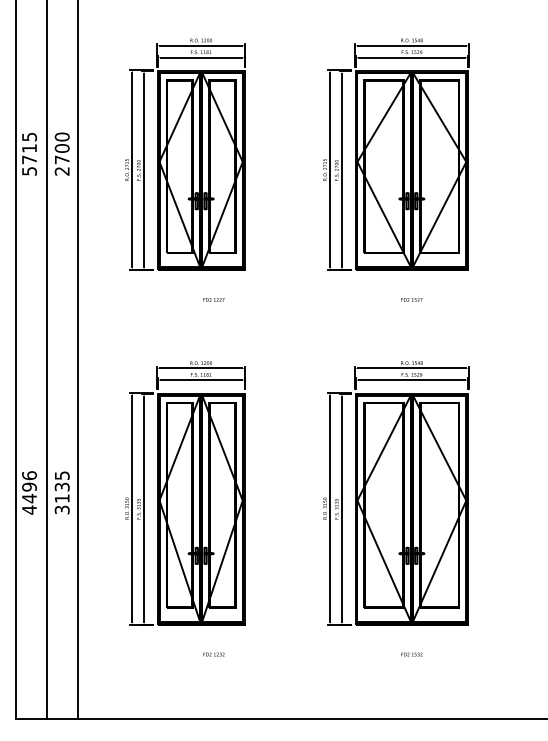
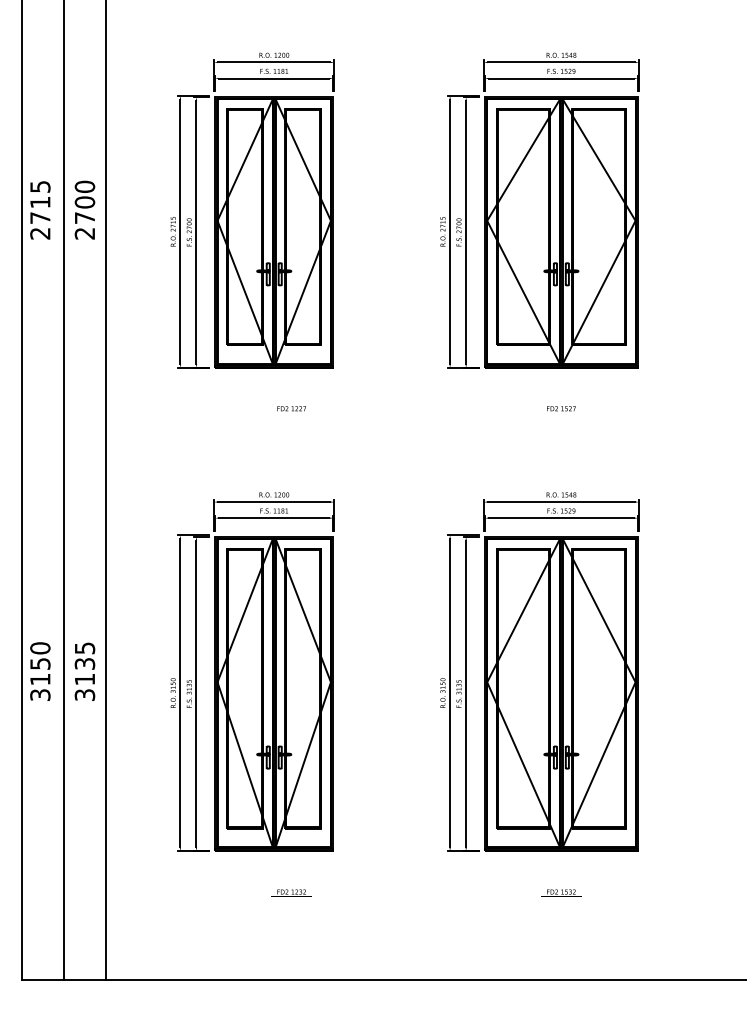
text: (29, 171) -> (40, 233), 5715 -> 2715
text: (29, 492) -> (40, 671), 4496 -> 3150

